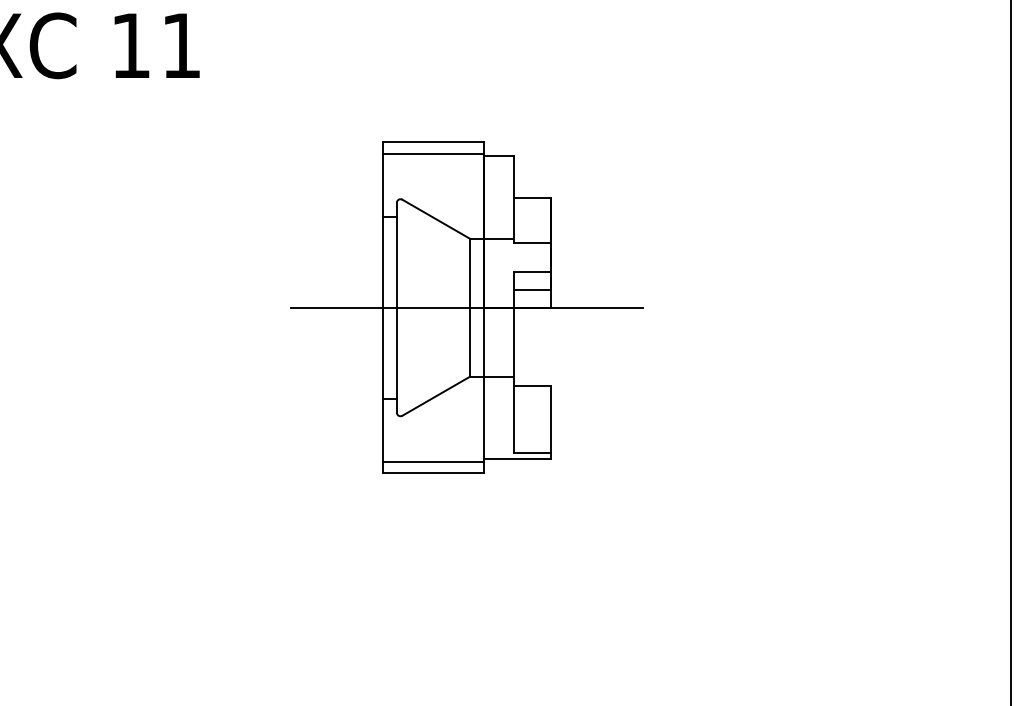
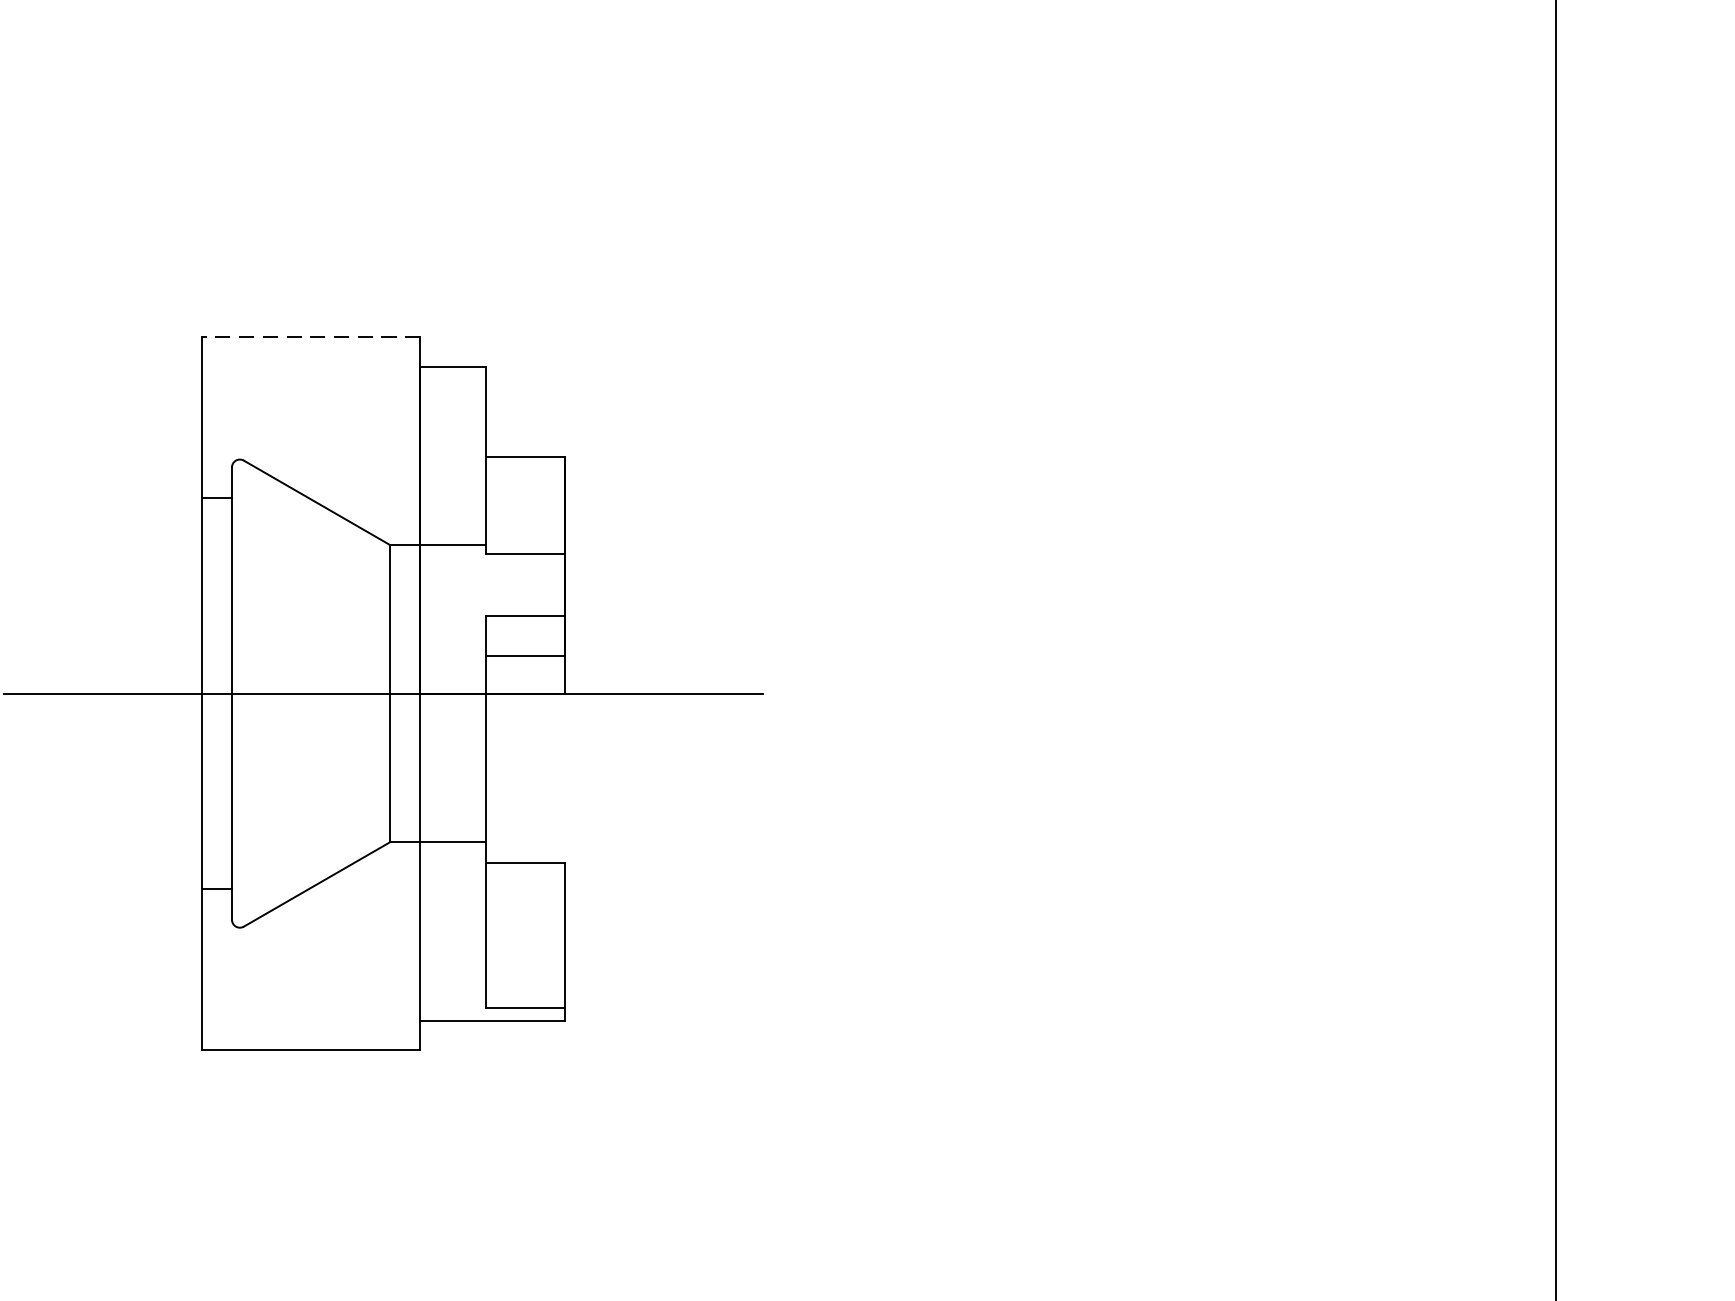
line: (433, 142) -> (311, 337), solid -> dashed
line: (433, 153) -> (311, 360), removed
line: (433, 461) -> (311, 1025), removed

